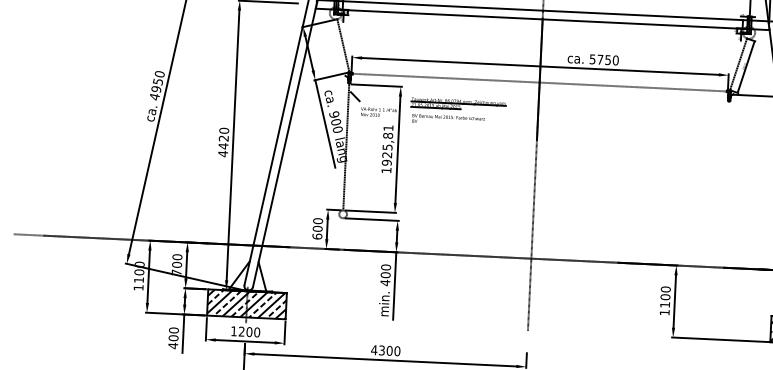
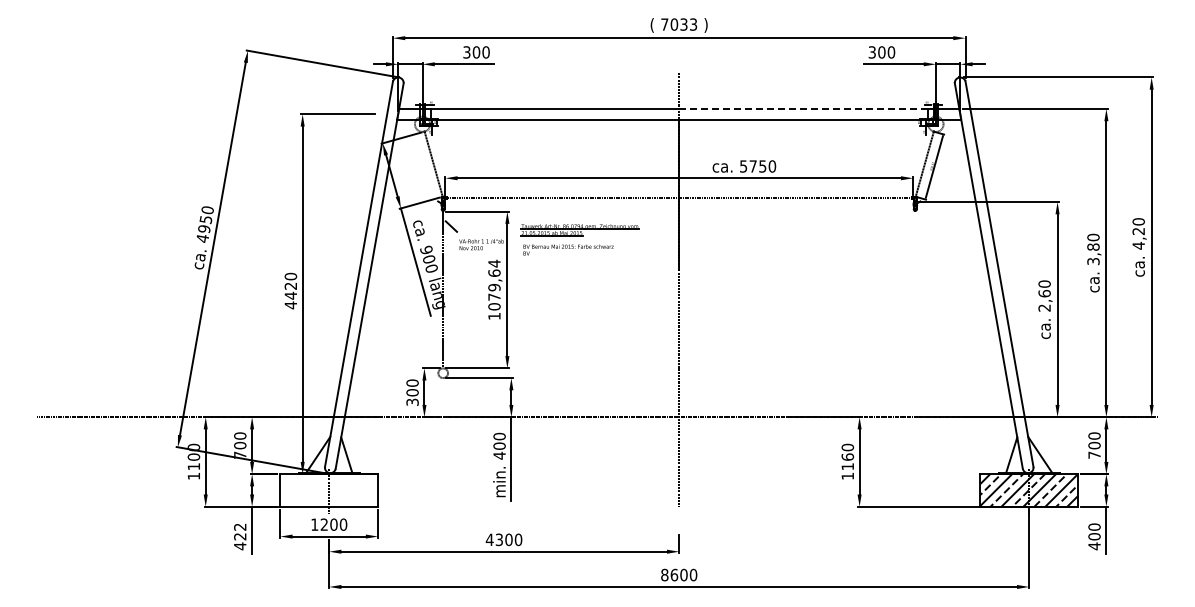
line: (643, 15) -> (803, 108), solid -> dashed
text: (387, 144) -> (494, 284), 1925,81 -> 1079,64
text: (317, 235) -> (412, 401), 600 -> 300
text: (665, 296) -> (847, 456), 1100 -> 1160
hatch: (247, 304) -> (329, 490), removed
text: (174, 334) -> (240, 531), 400 -> 422

